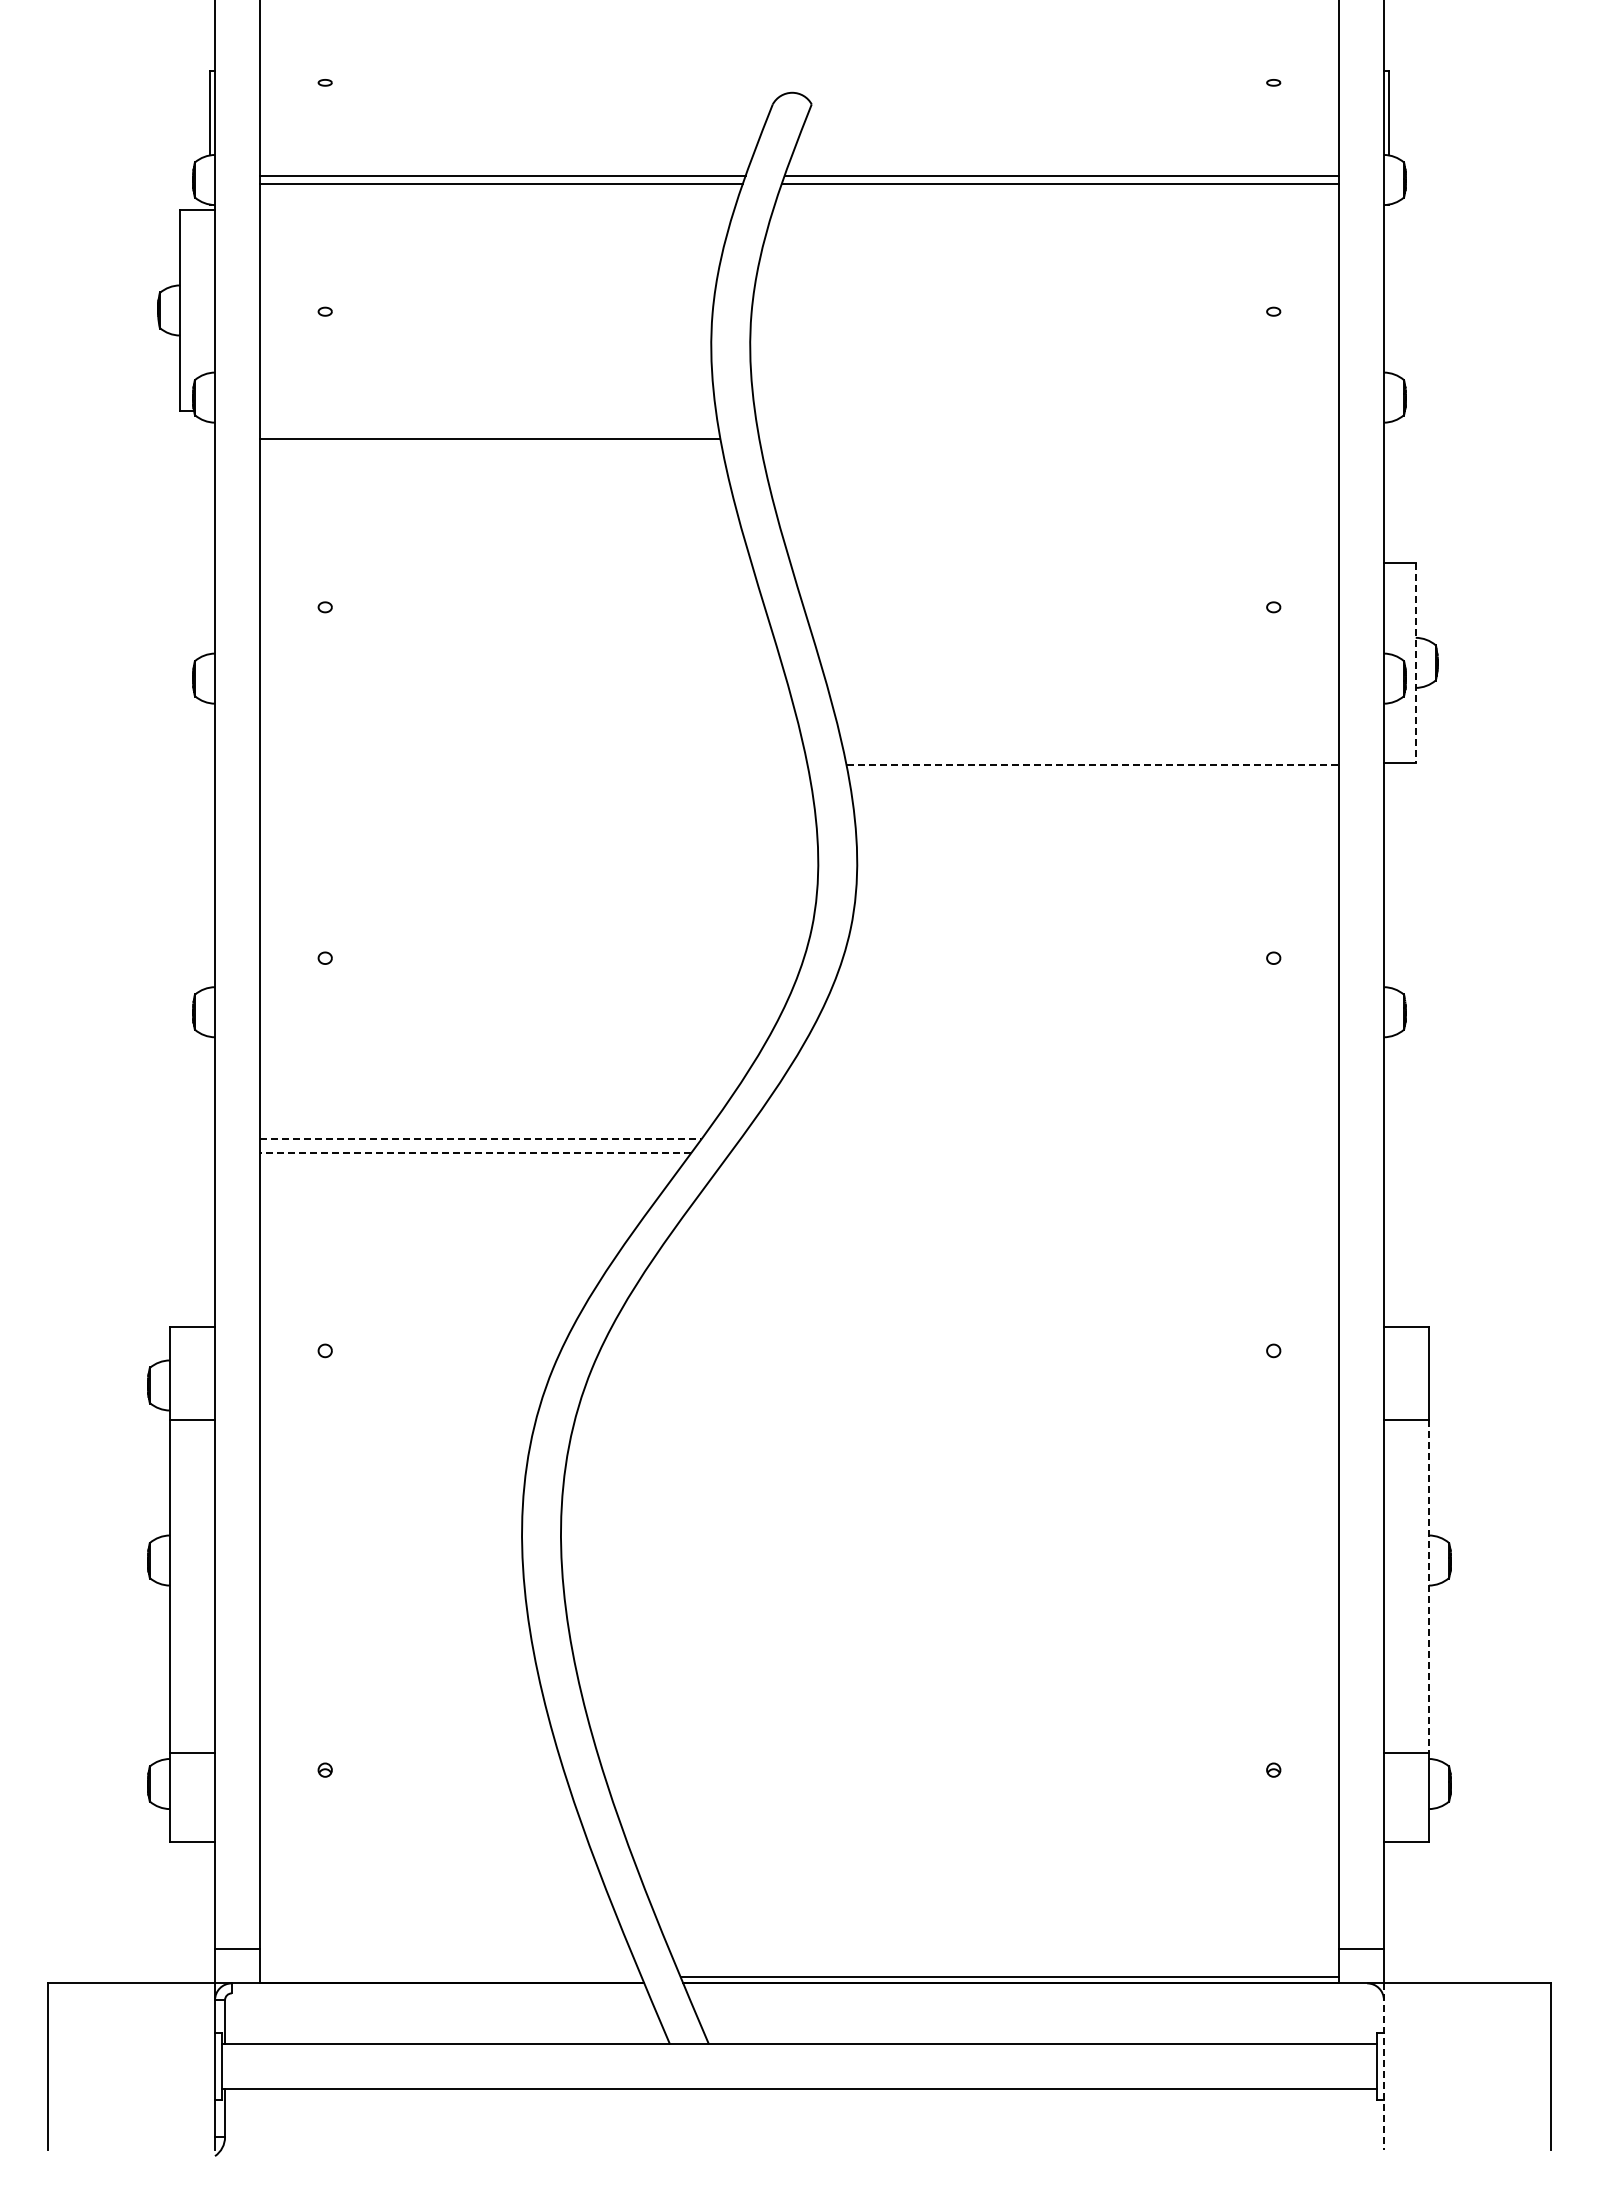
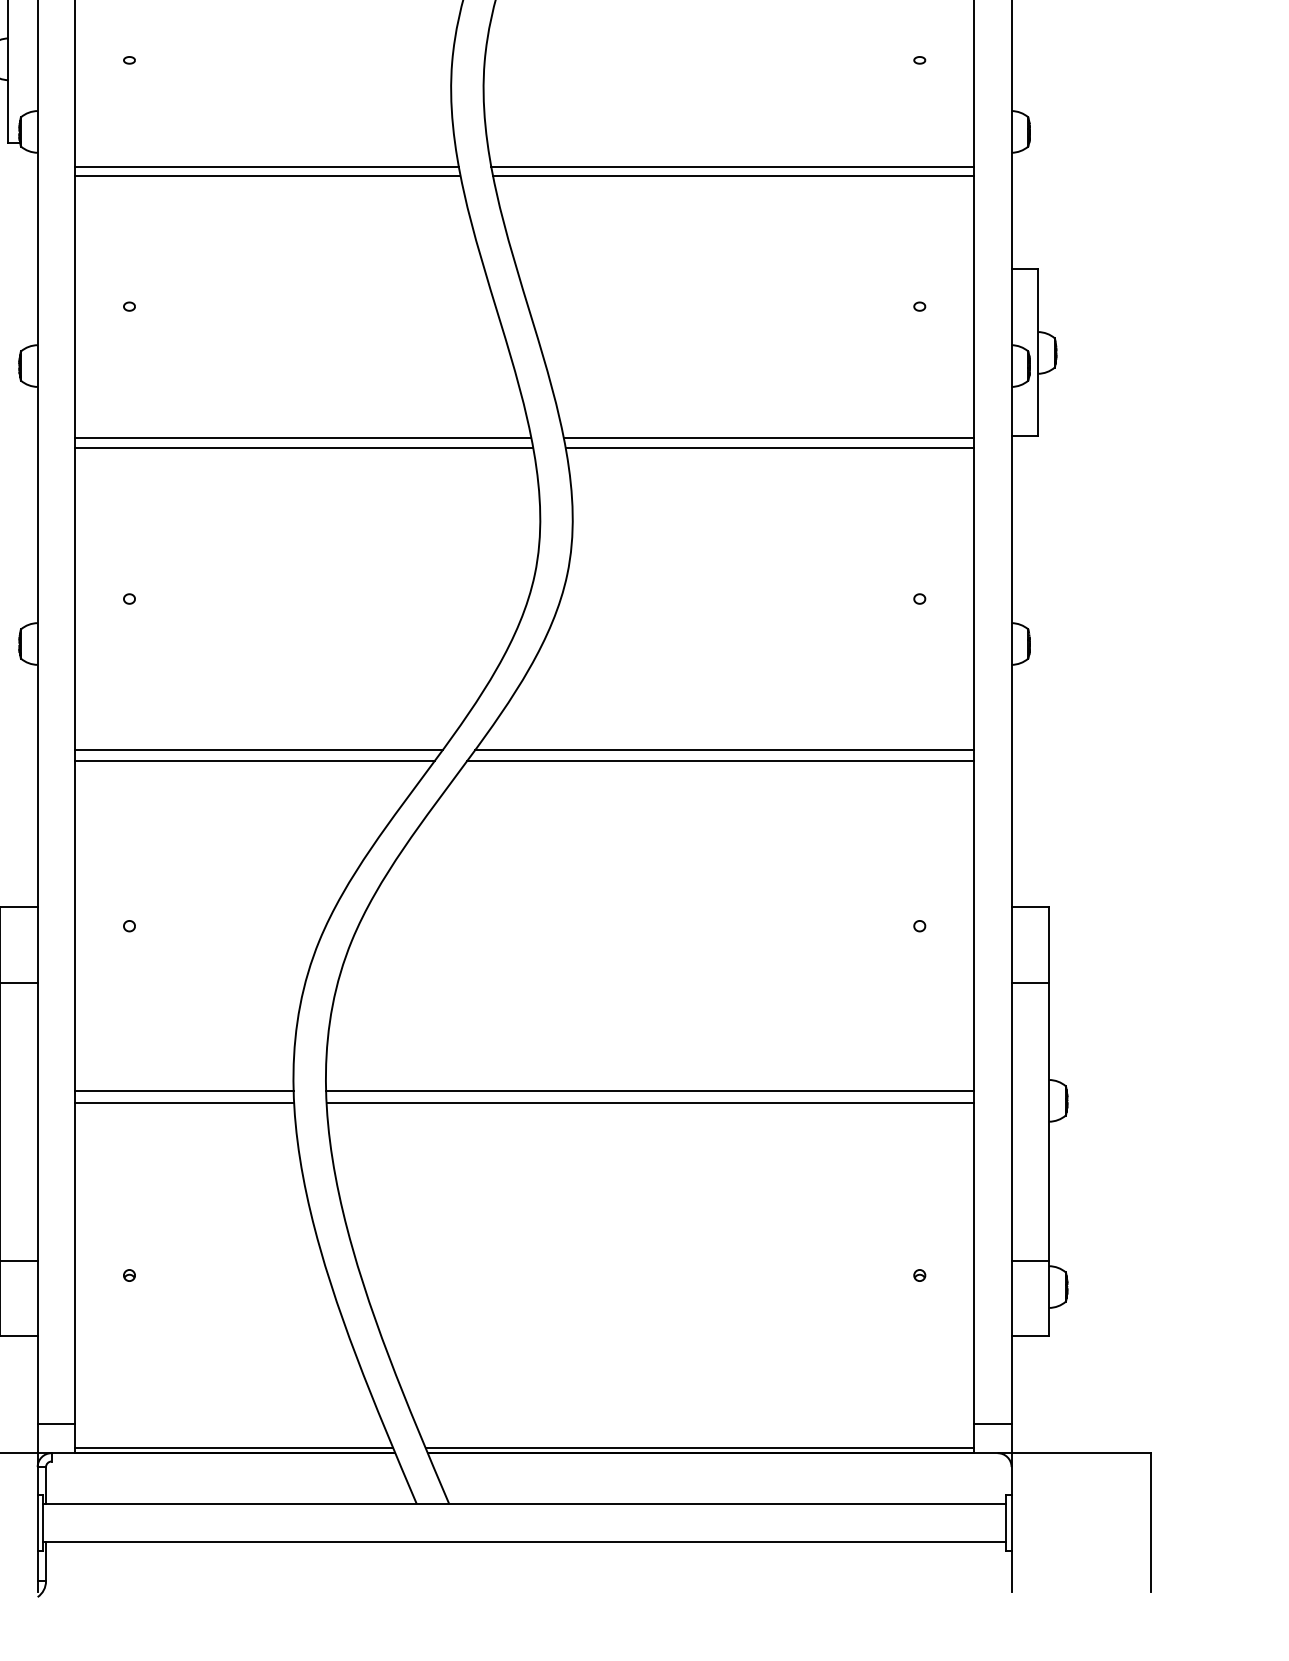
line: (1048, 439) -> (732, 166), added
line: (491, 449) -> (268, 175), added
line: (1049, 449) -> (732, 175), added
line: (1415, 663) -> (1037, 353), dashed -> solid
line: (533, 764) -> (303, 437), added
line: (1093, 764) -> (769, 437), dashed -> solid
line: (534, 777) -> (303, 448), added
line: (1093, 777) -> (769, 448), added
line: (480, 1139) -> (258, 750), dashed -> solid
line: (1039, 1139) -> (724, 750), added
line: (475, 1152) -> (254, 760), dashed -> solid
line: (1034, 1152) -> (720, 760), added
line: (391, 1548) -> (184, 1090), added
line: (949, 1548) -> (649, 1090), added
line: (391, 1563) -> (184, 1103), added
line: (949, 1563) -> (649, 1103), added
line: (1429, 1586) -> (1049, 1122), dashed -> solid
line: (450, 1977) -> (233, 1448), added
line: (1383, 2067) -> (1011, 1523), dashed -> solid

